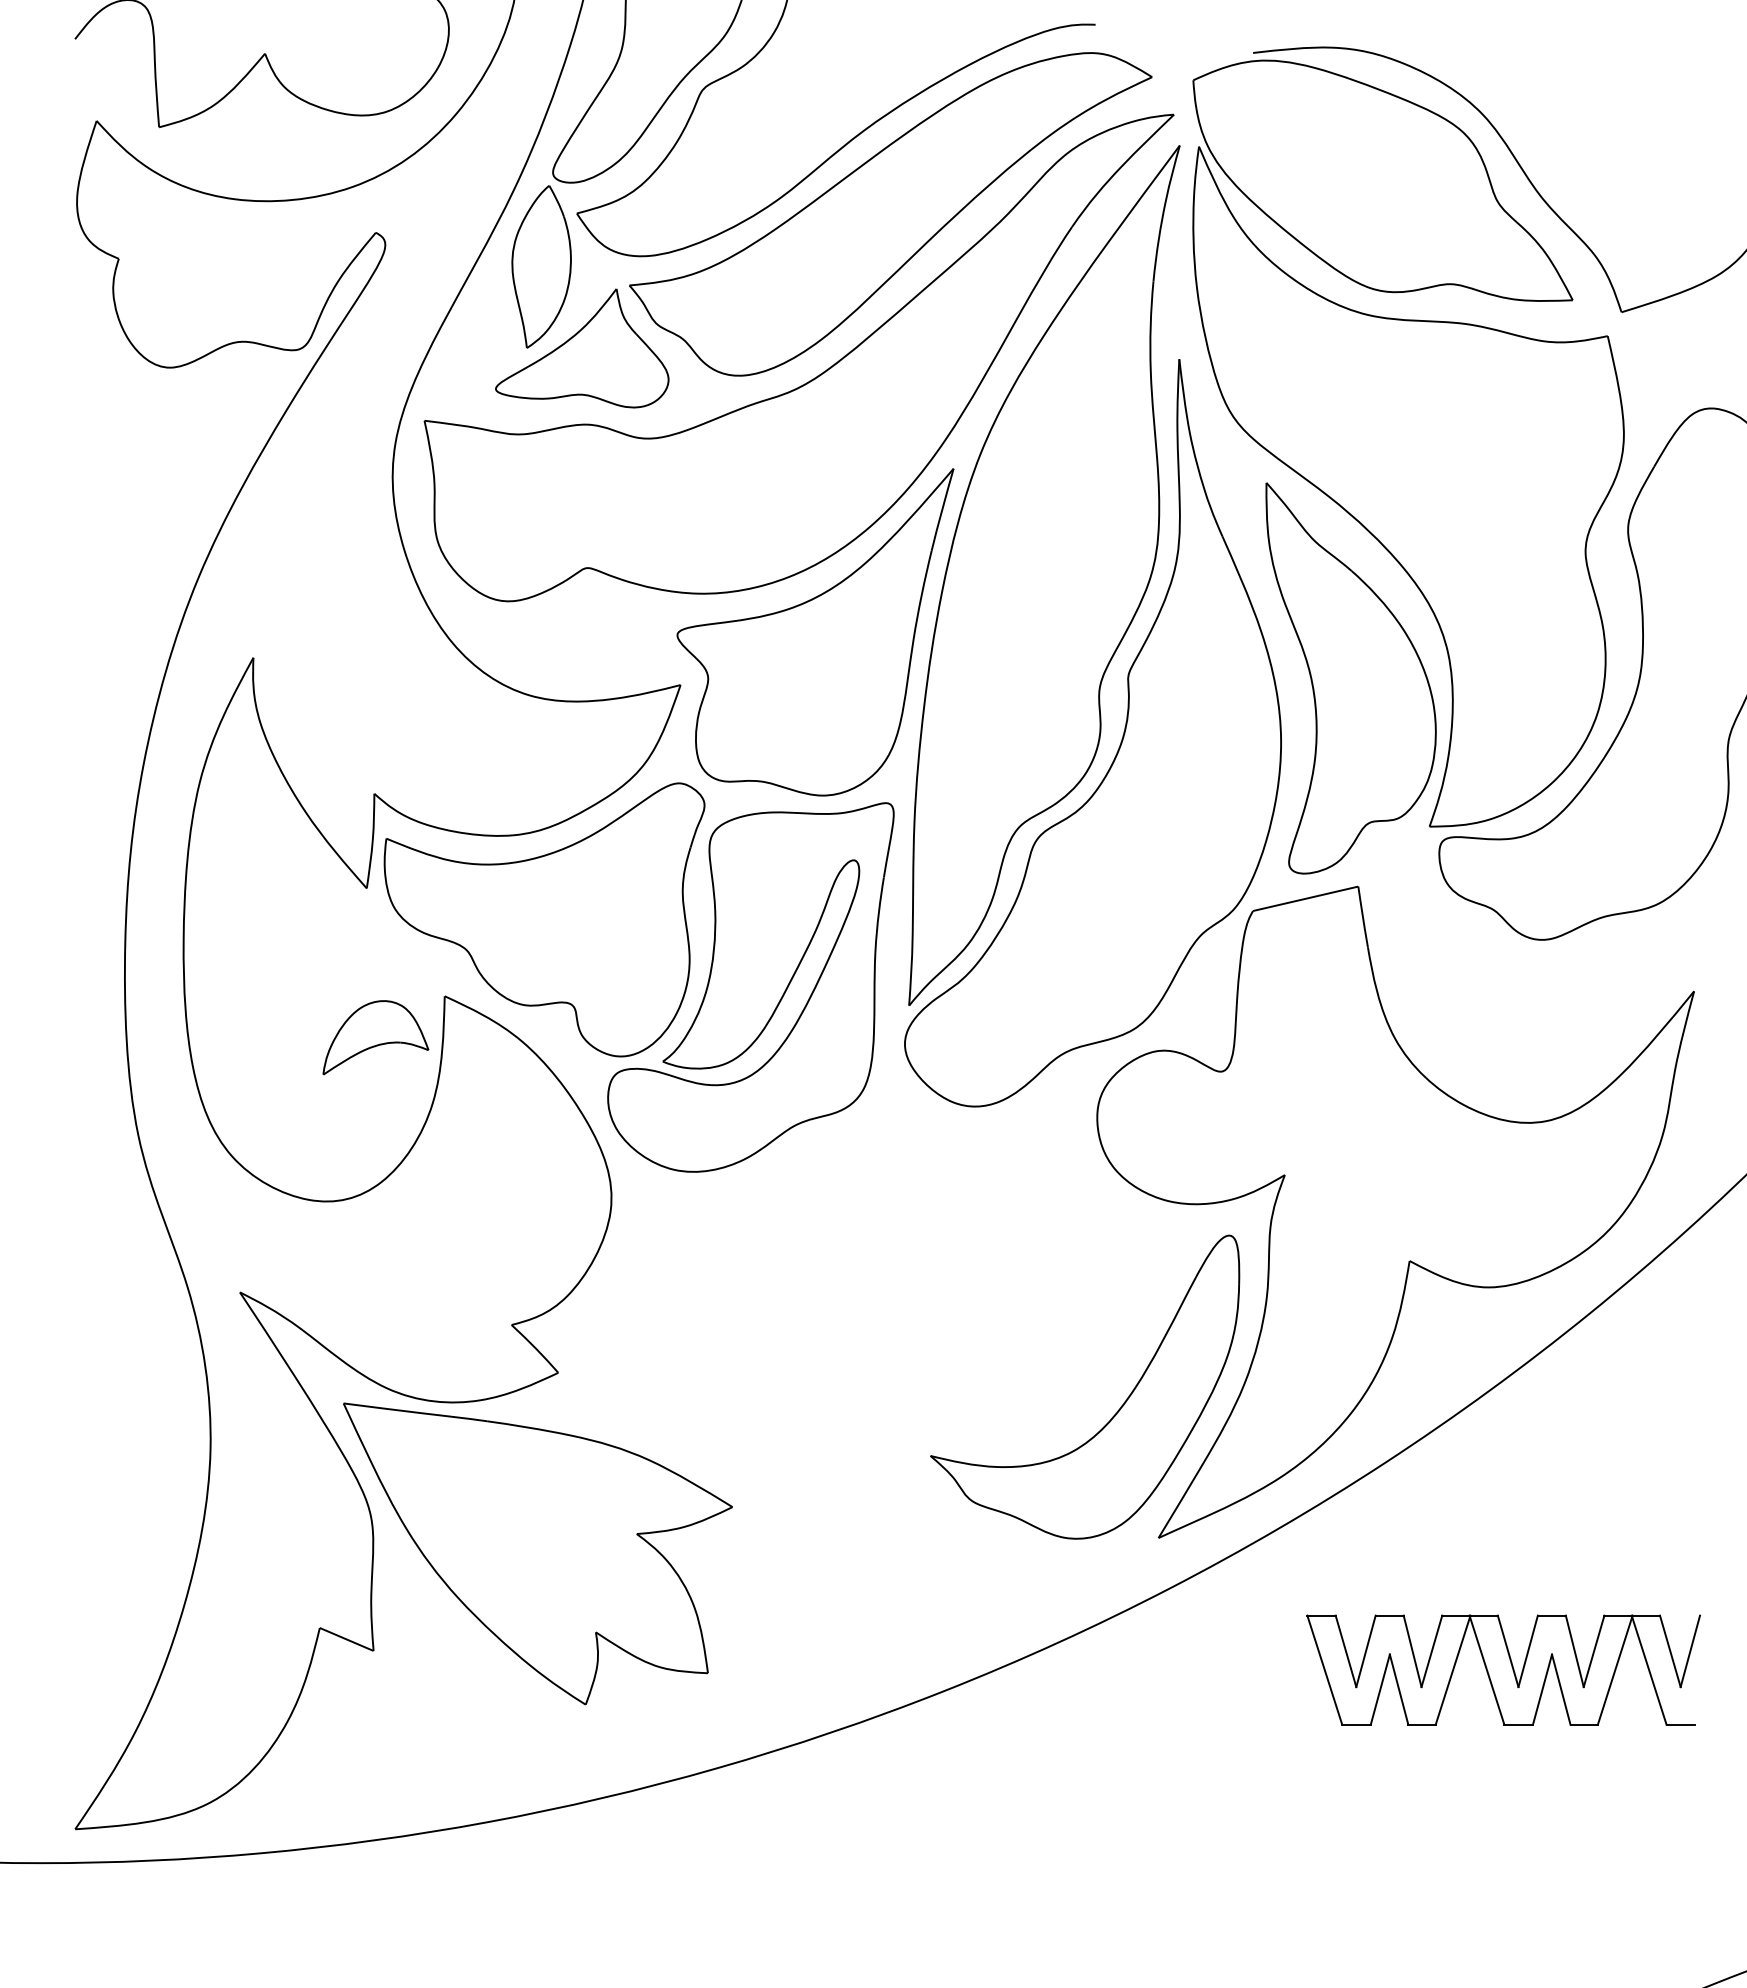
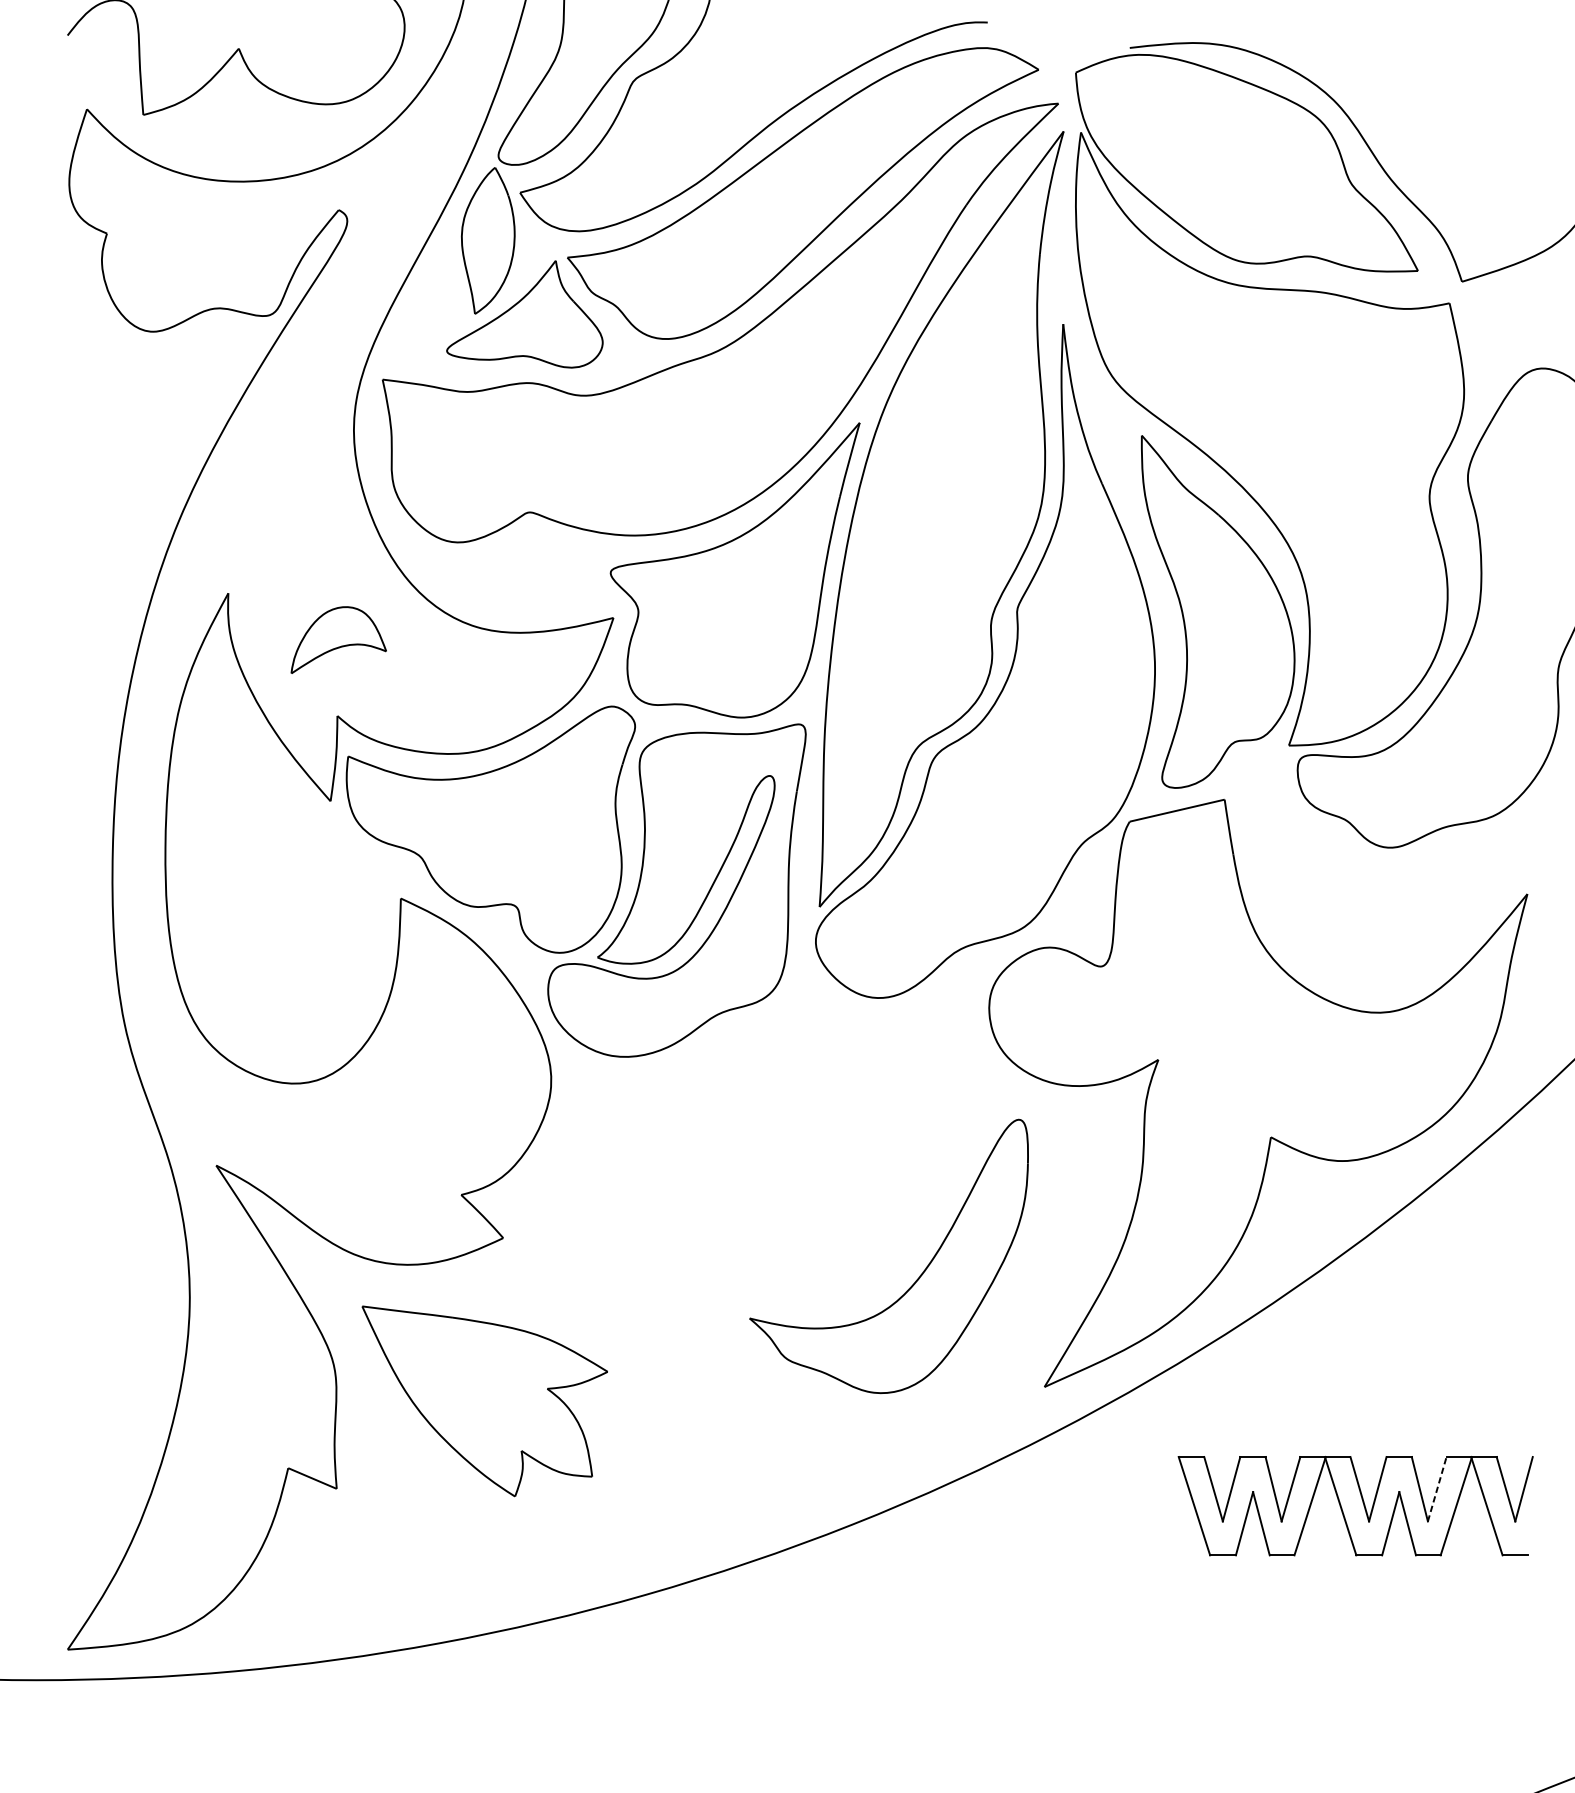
part: (375, 1037) -> (338, 639), moved
part: (1117, 1410) -> (918, 1277), moved
part: (537, 1553) -> (484, 1401), size x0.7
line: (1594, 1650) -> (1437, 1488), solid -> dashed

